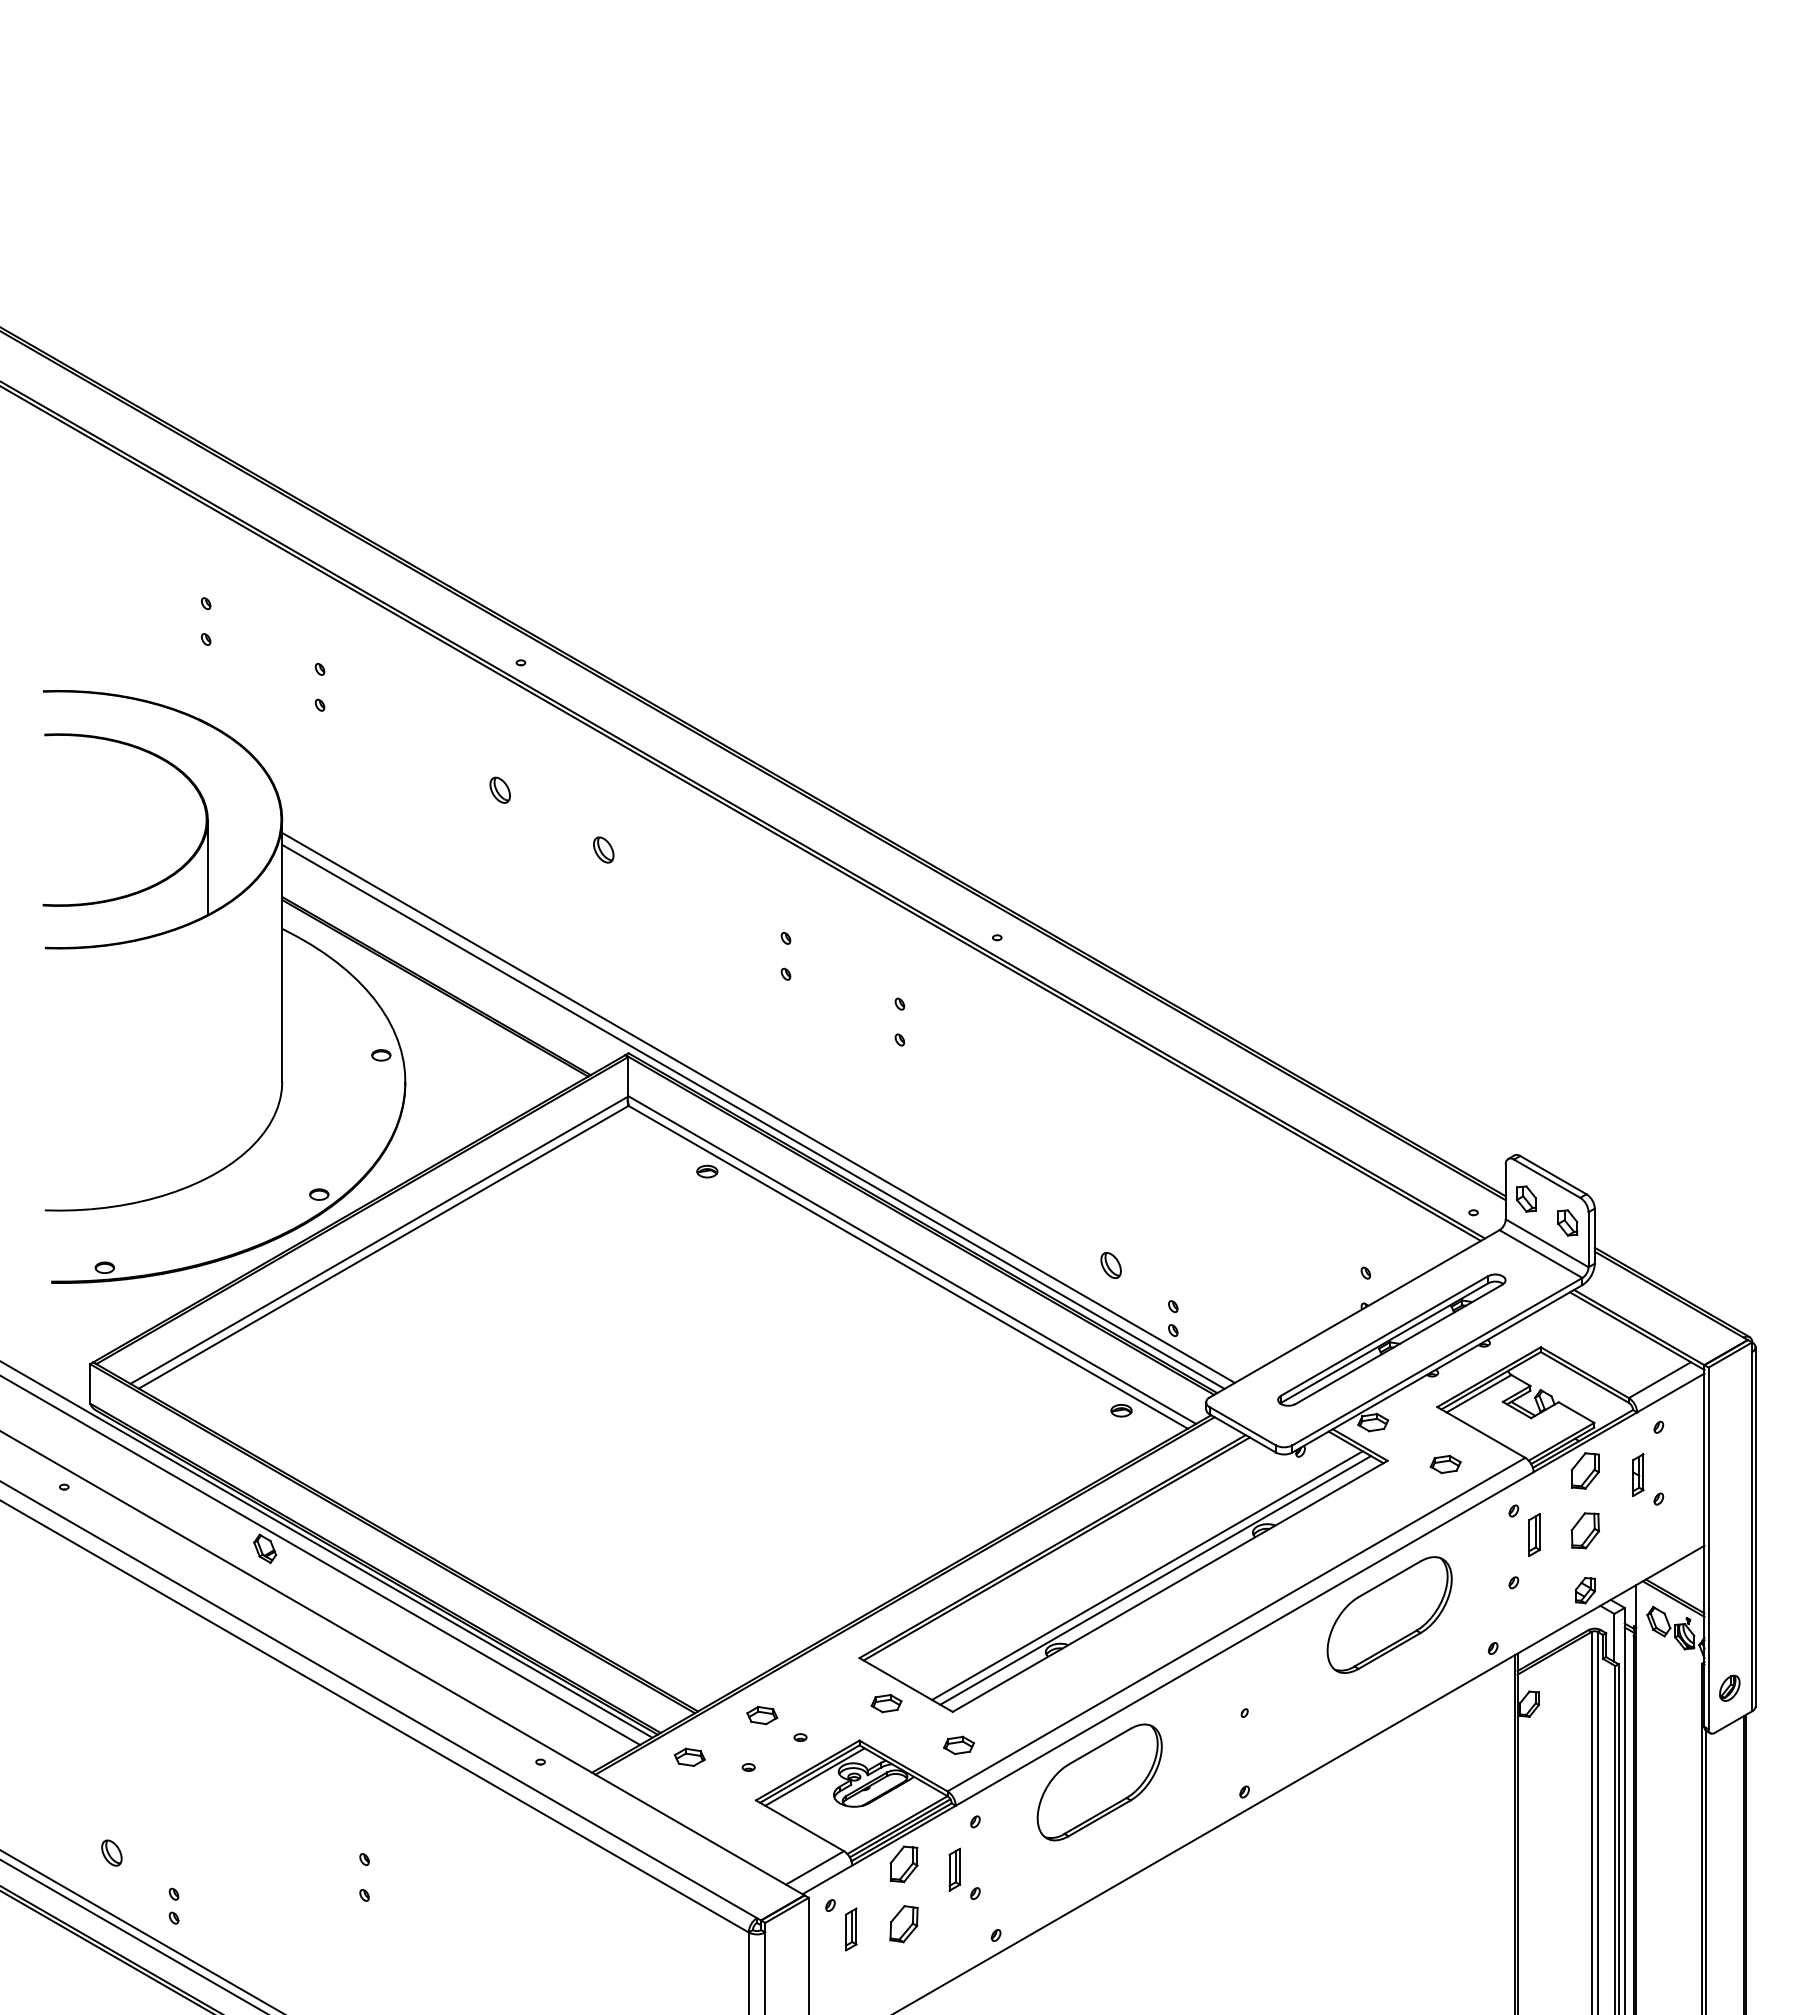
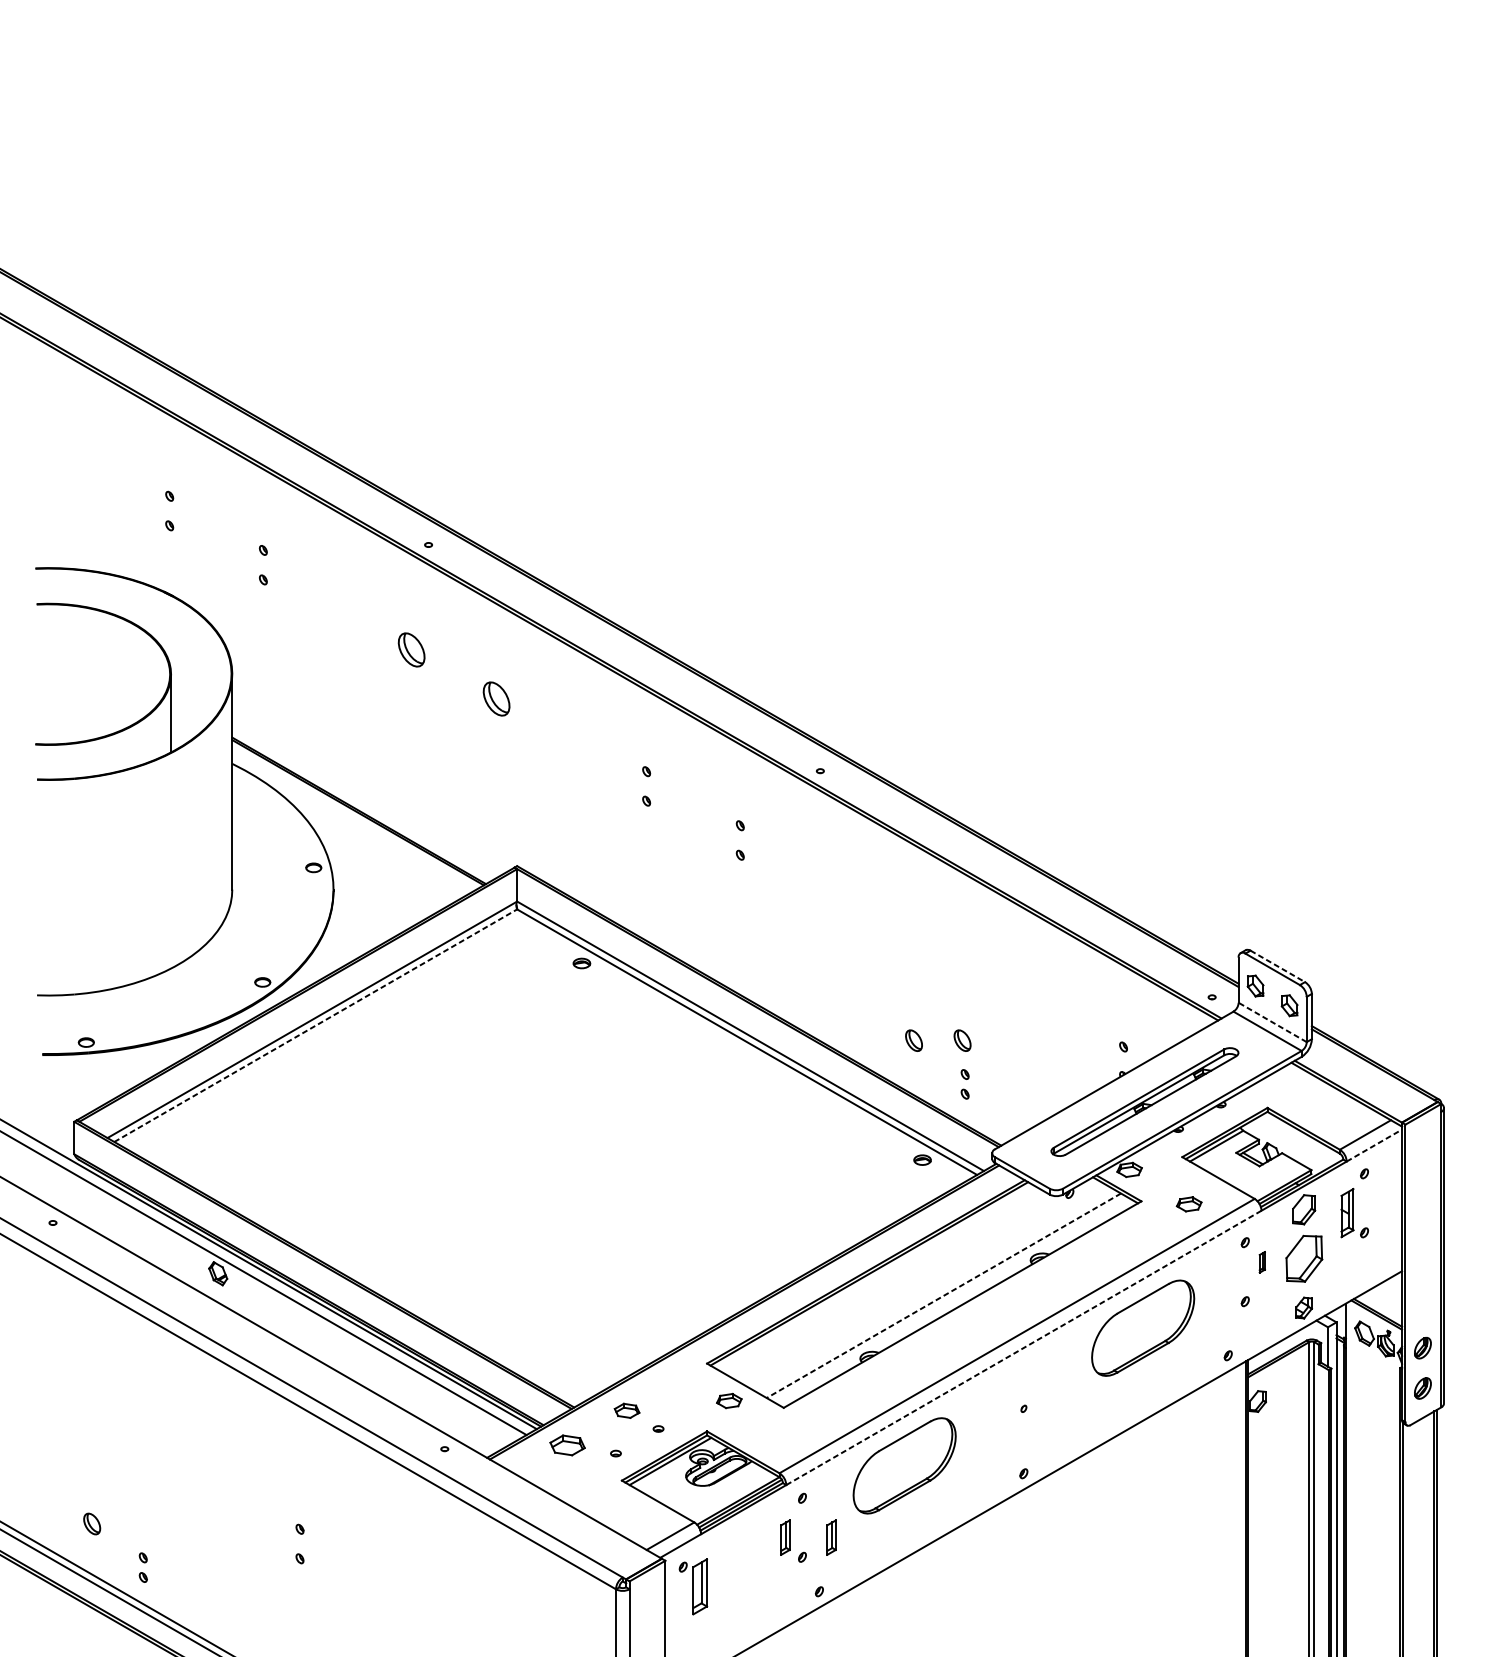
part: (499, 789) -> (410, 649), size x1.6
part: (603, 849) -> (496, 698), size x1.6
line: (758, 1107) -> (624, 910), removed
line: (753, 1116) -> (619, 918), removed
line: (1553, 1175) -> (1277, 966), solid -> dashed
line: (1547, 1243) -> (1272, 1022), solid -> dashed
line: (383, 1247) -> (315, 1025), solid -> dashed
part: (1169, 1265) -> (962, 1040), added
line: (1670, 1393) -> (1374, 1145), solid -> dashed
part: (1638, 1475) -> (1347, 1213), size x1.4
part: (1584, 1530) -> (1303, 1258), size x1.6
part: (1534, 1534) -> (1262, 1261), size x0.6
line: (1147, 1575) -> (943, 1295), solid -> dashed
line: (1155, 1580) -> (950, 1299), removed
line: (1244, 1638) -> (1023, 1347), solid -> dashed
part: (1729, 1638) -> (1422, 1347), added
part: (958, 1745) -> (788, 1435), removed
part: (689, 1756) -> (567, 1444), size x1.4
part: (903, 1864) -> (743, 1533), removed
part: (1010, 1869) -> (831, 1537), added
part: (903, 1924) -> (743, 1582), removed
part: (851, 1929) -> (700, 1586), size x1.6

